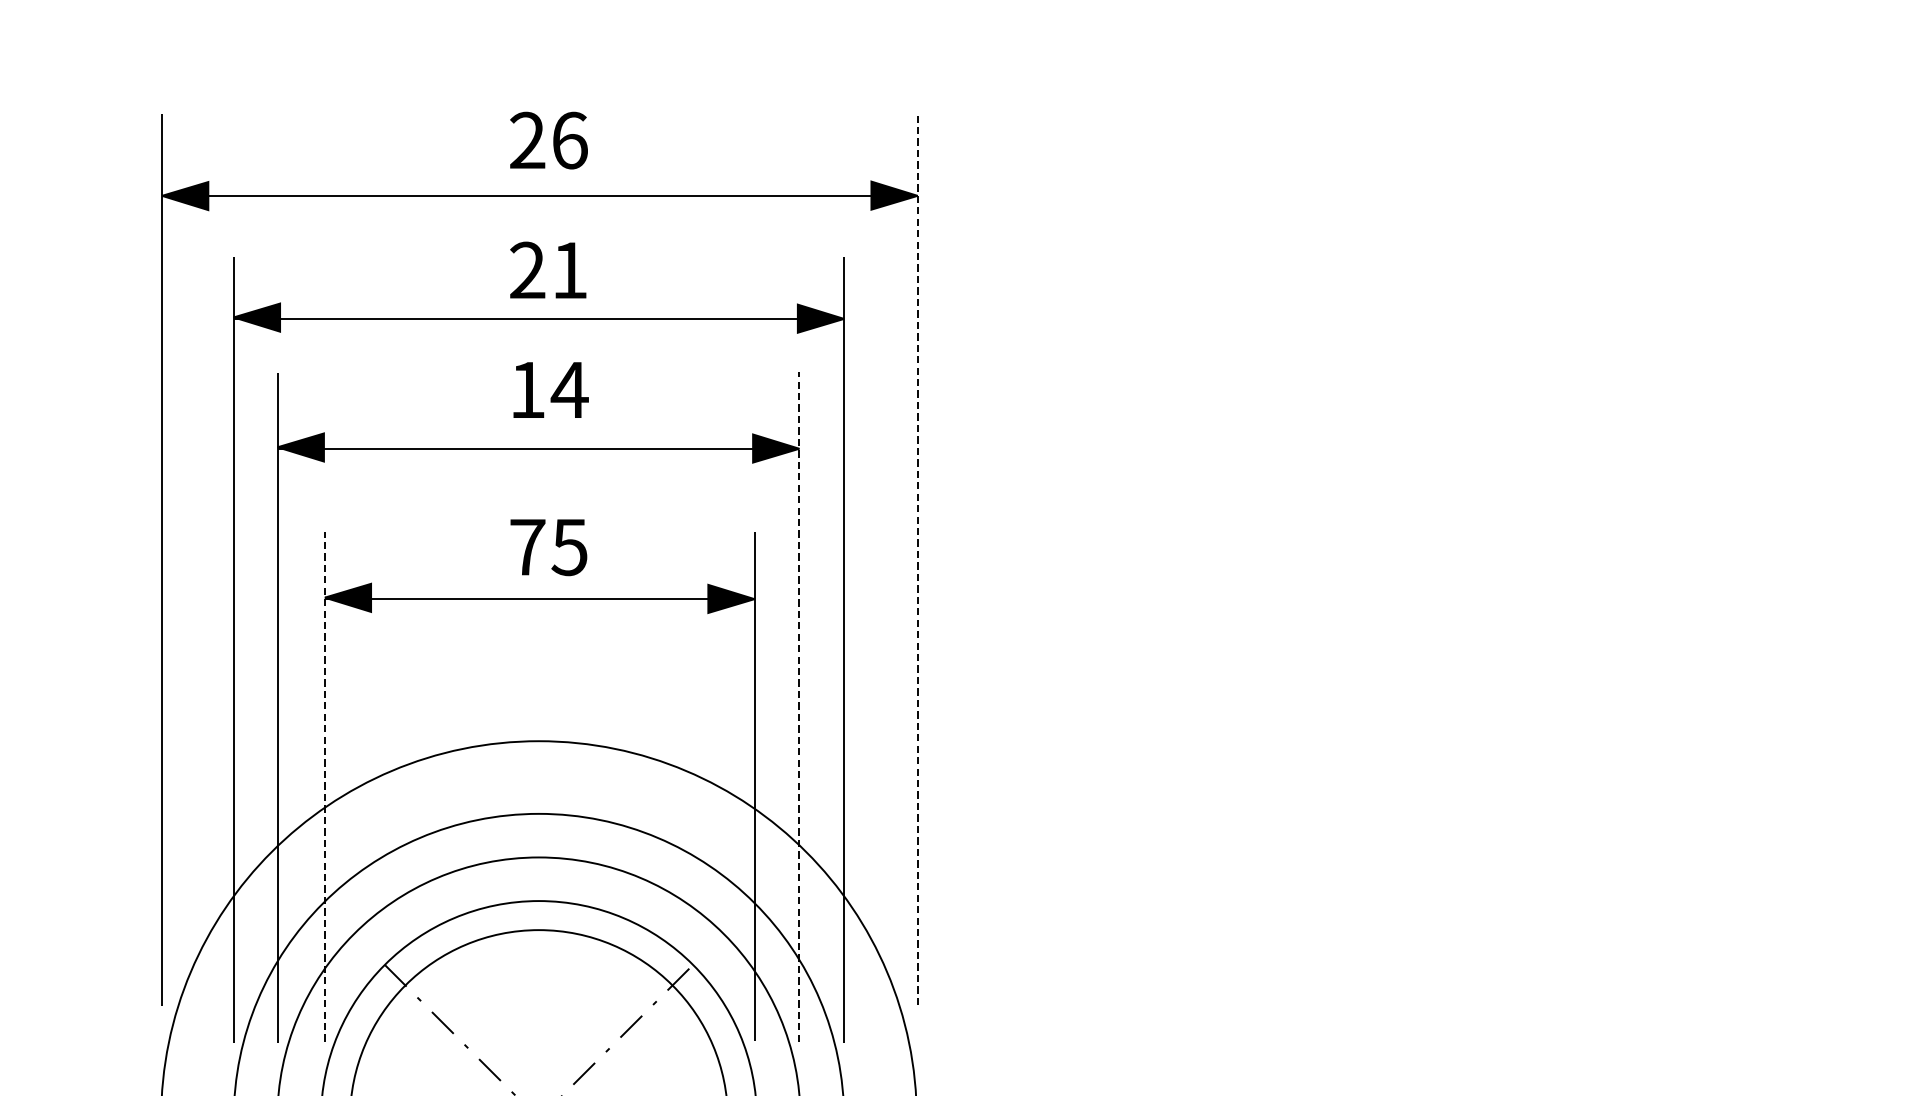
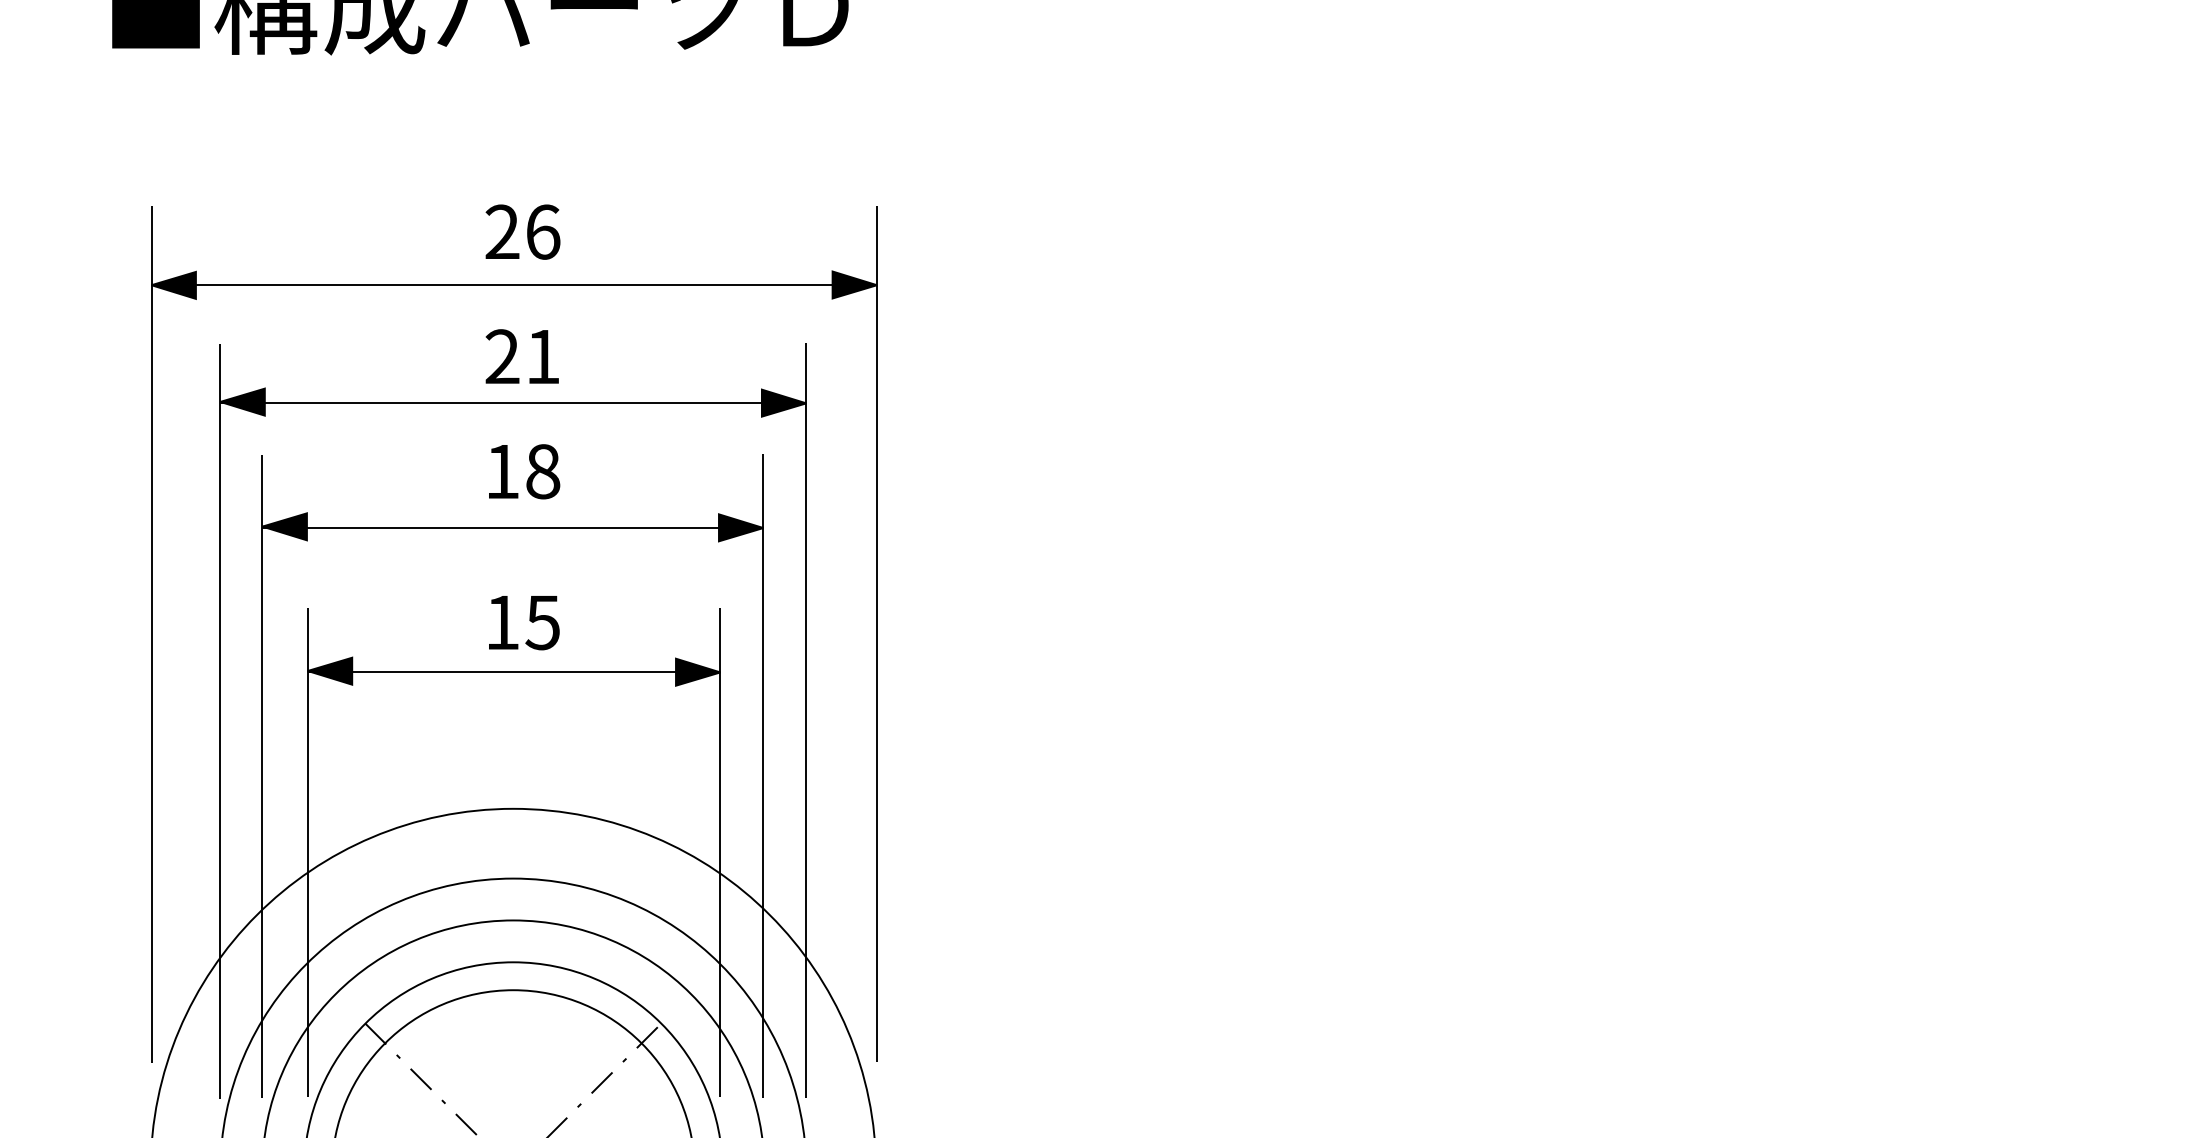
text: (569, 389) -> (542, 471), 14 -> 18
text: (527, 547) -> (502, 622), 75 -> 15
line: (918, 558) -> (877, 633), dashed -> solid
line: (799, 706) -> (763, 775), dashed -> solid
line: (324, 786) -> (307, 852), dashed -> solid

